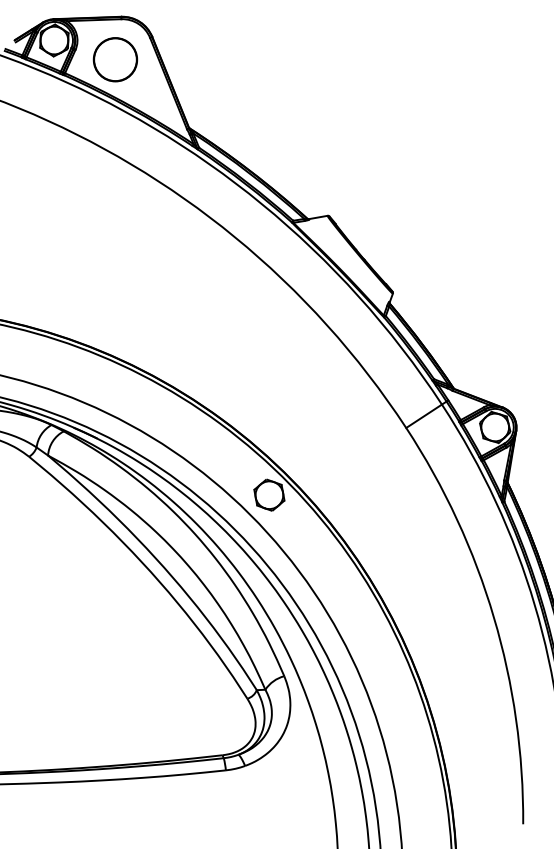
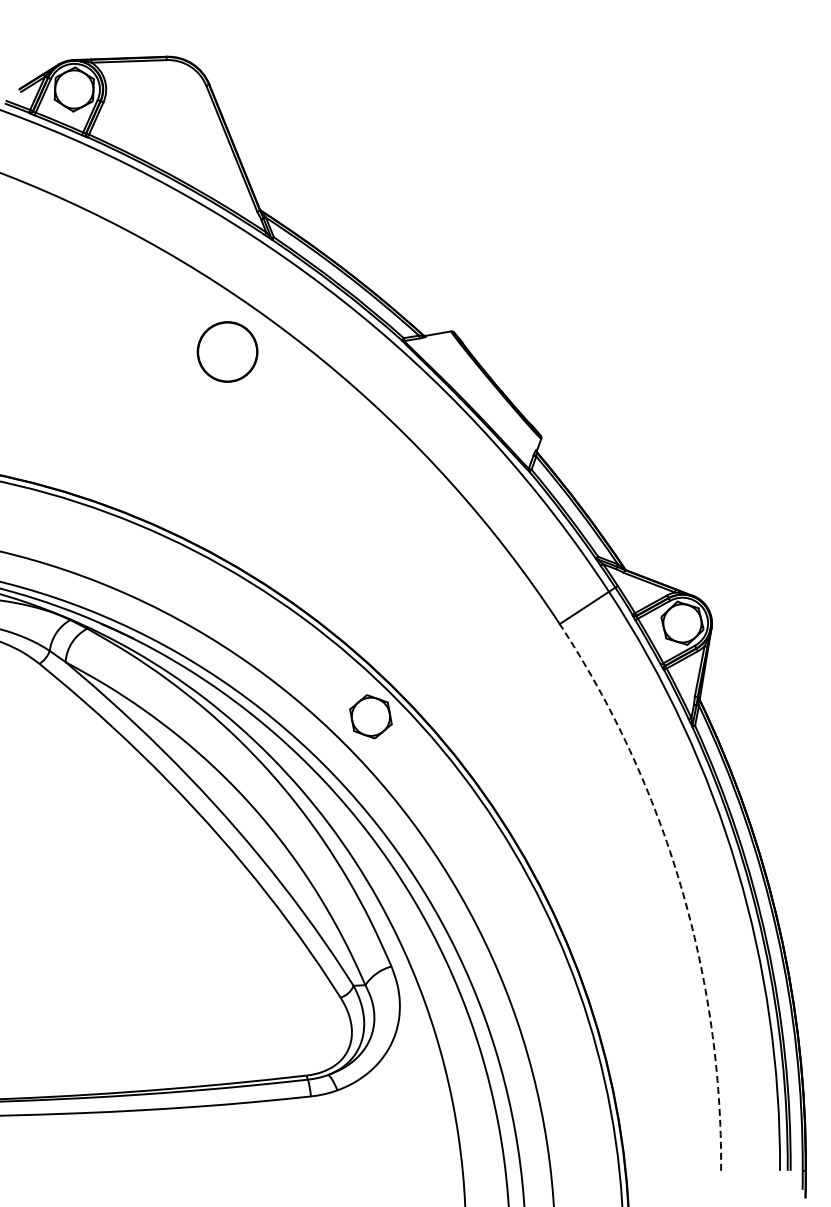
part: (115, 59) -> (227, 351), moved
arc: (493, 617) -> (680, 885), solid -> dashed

